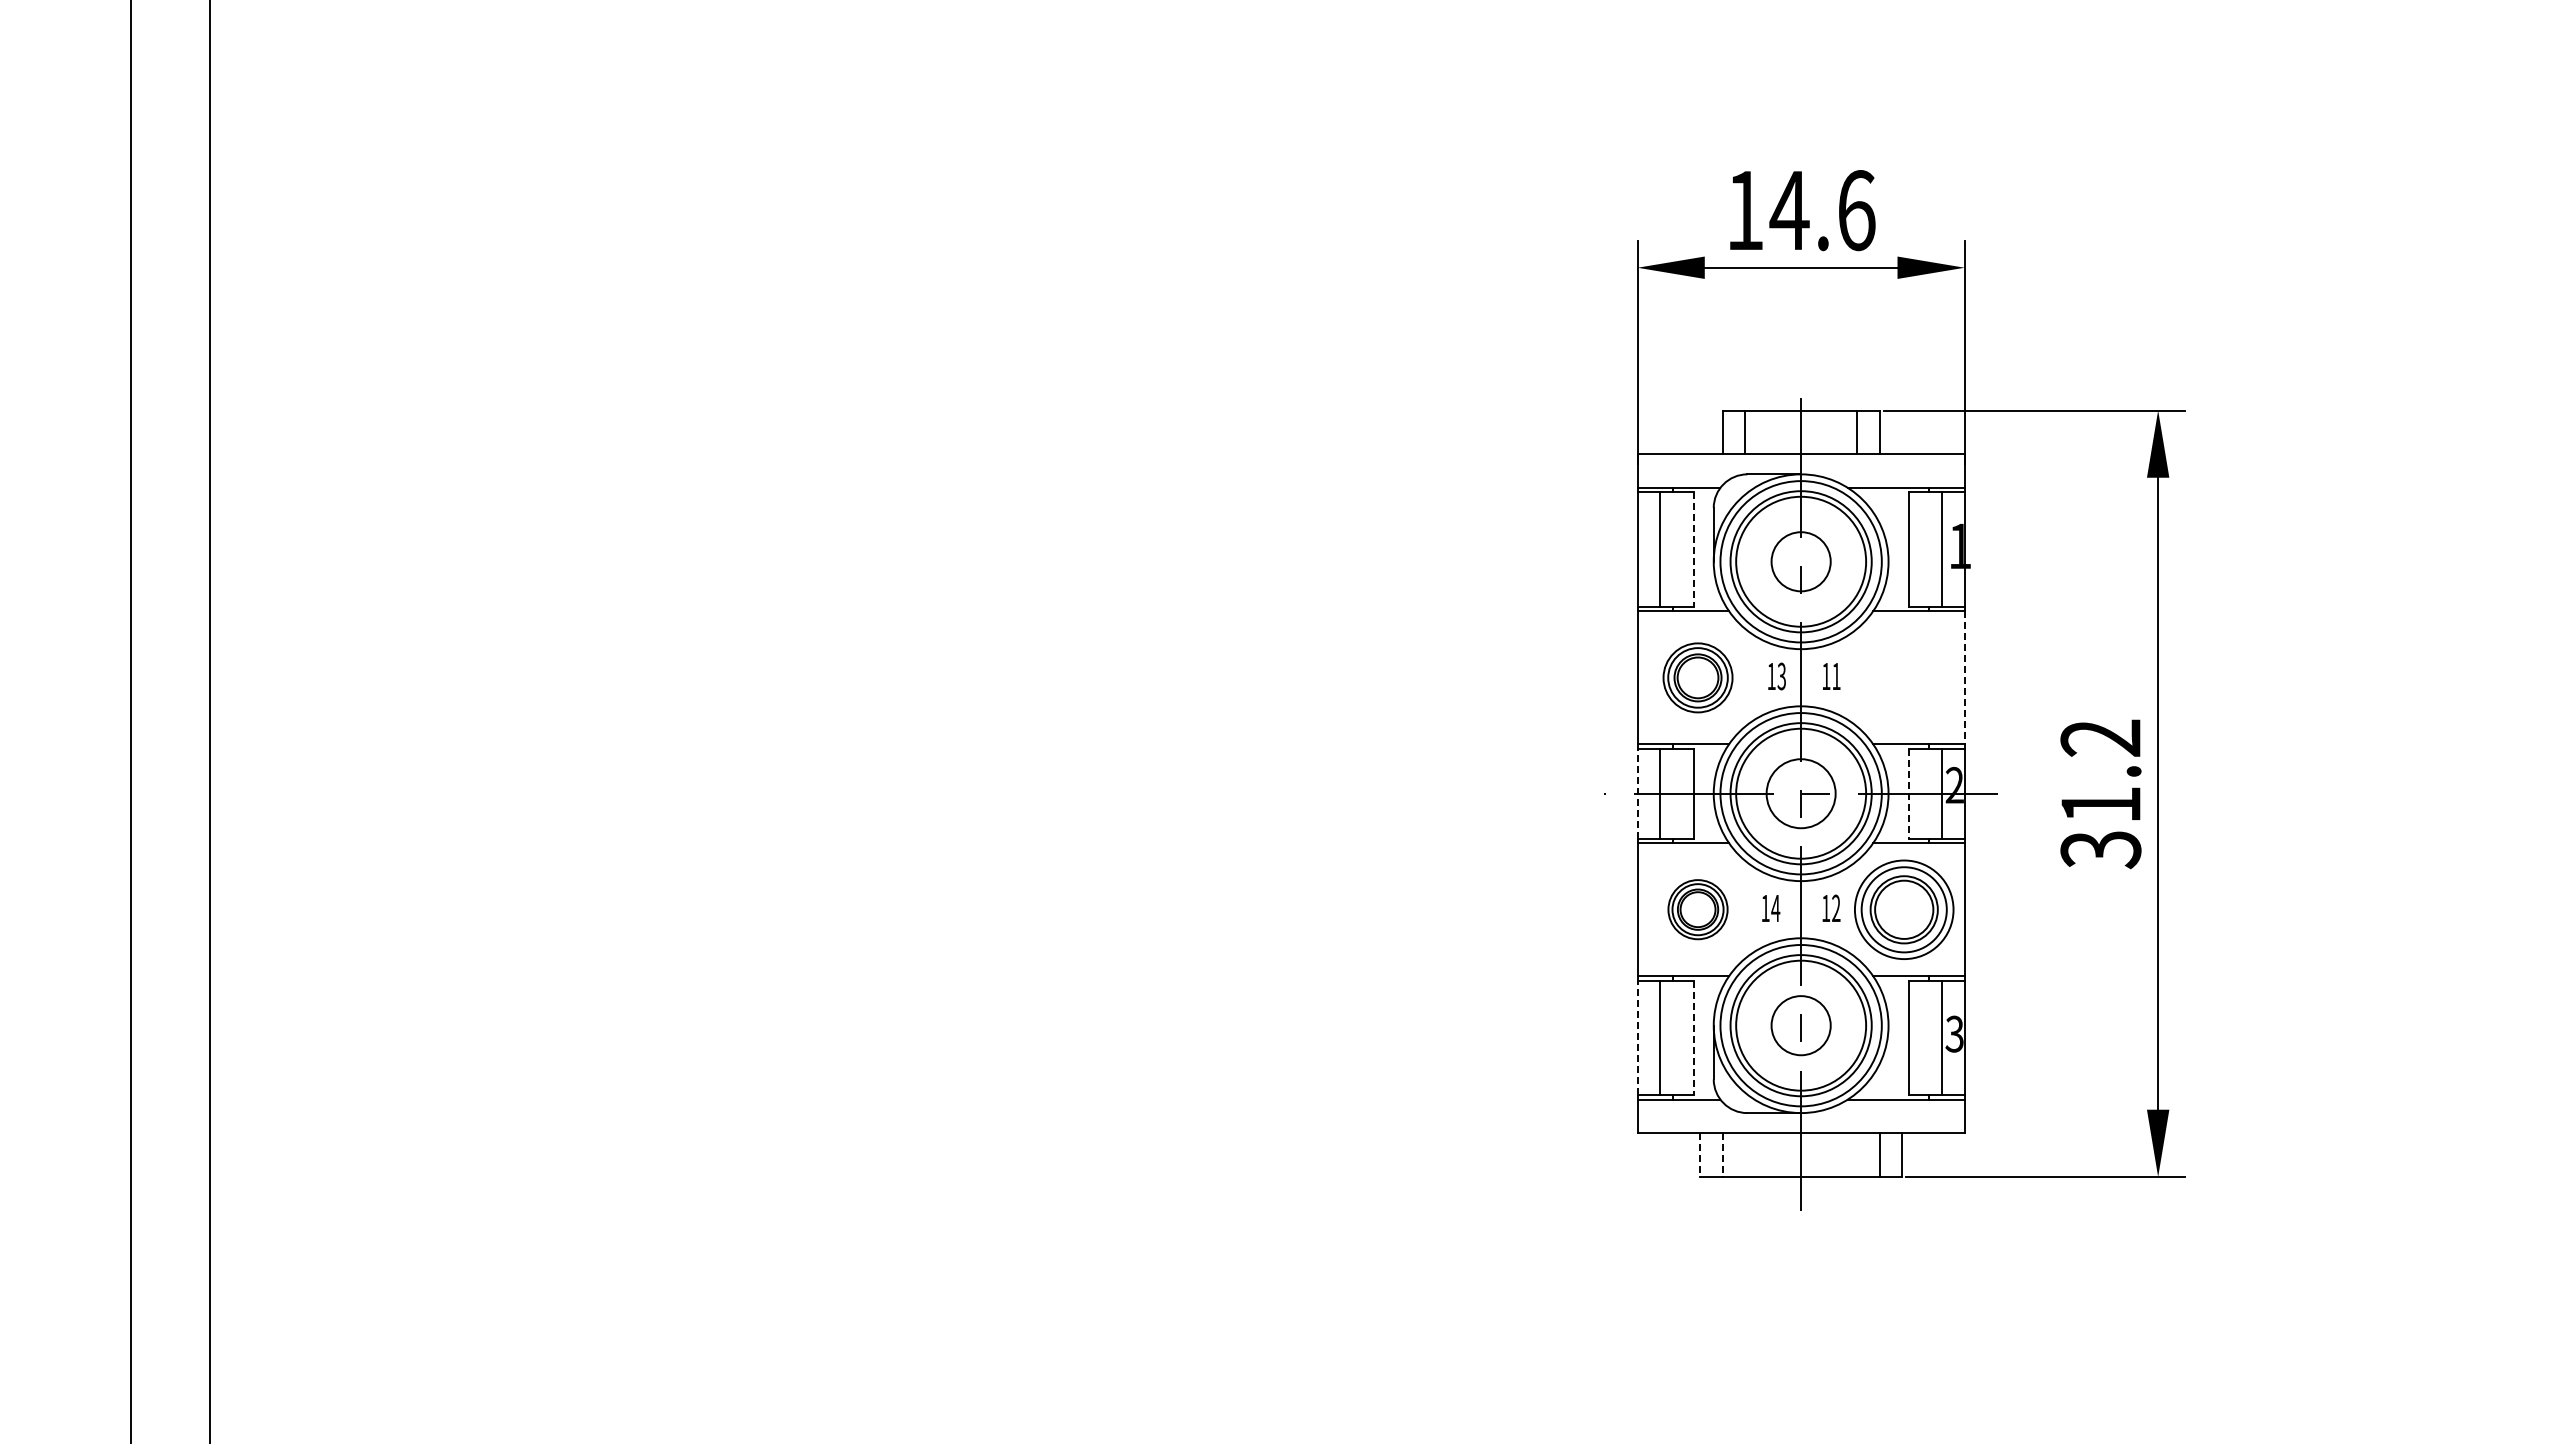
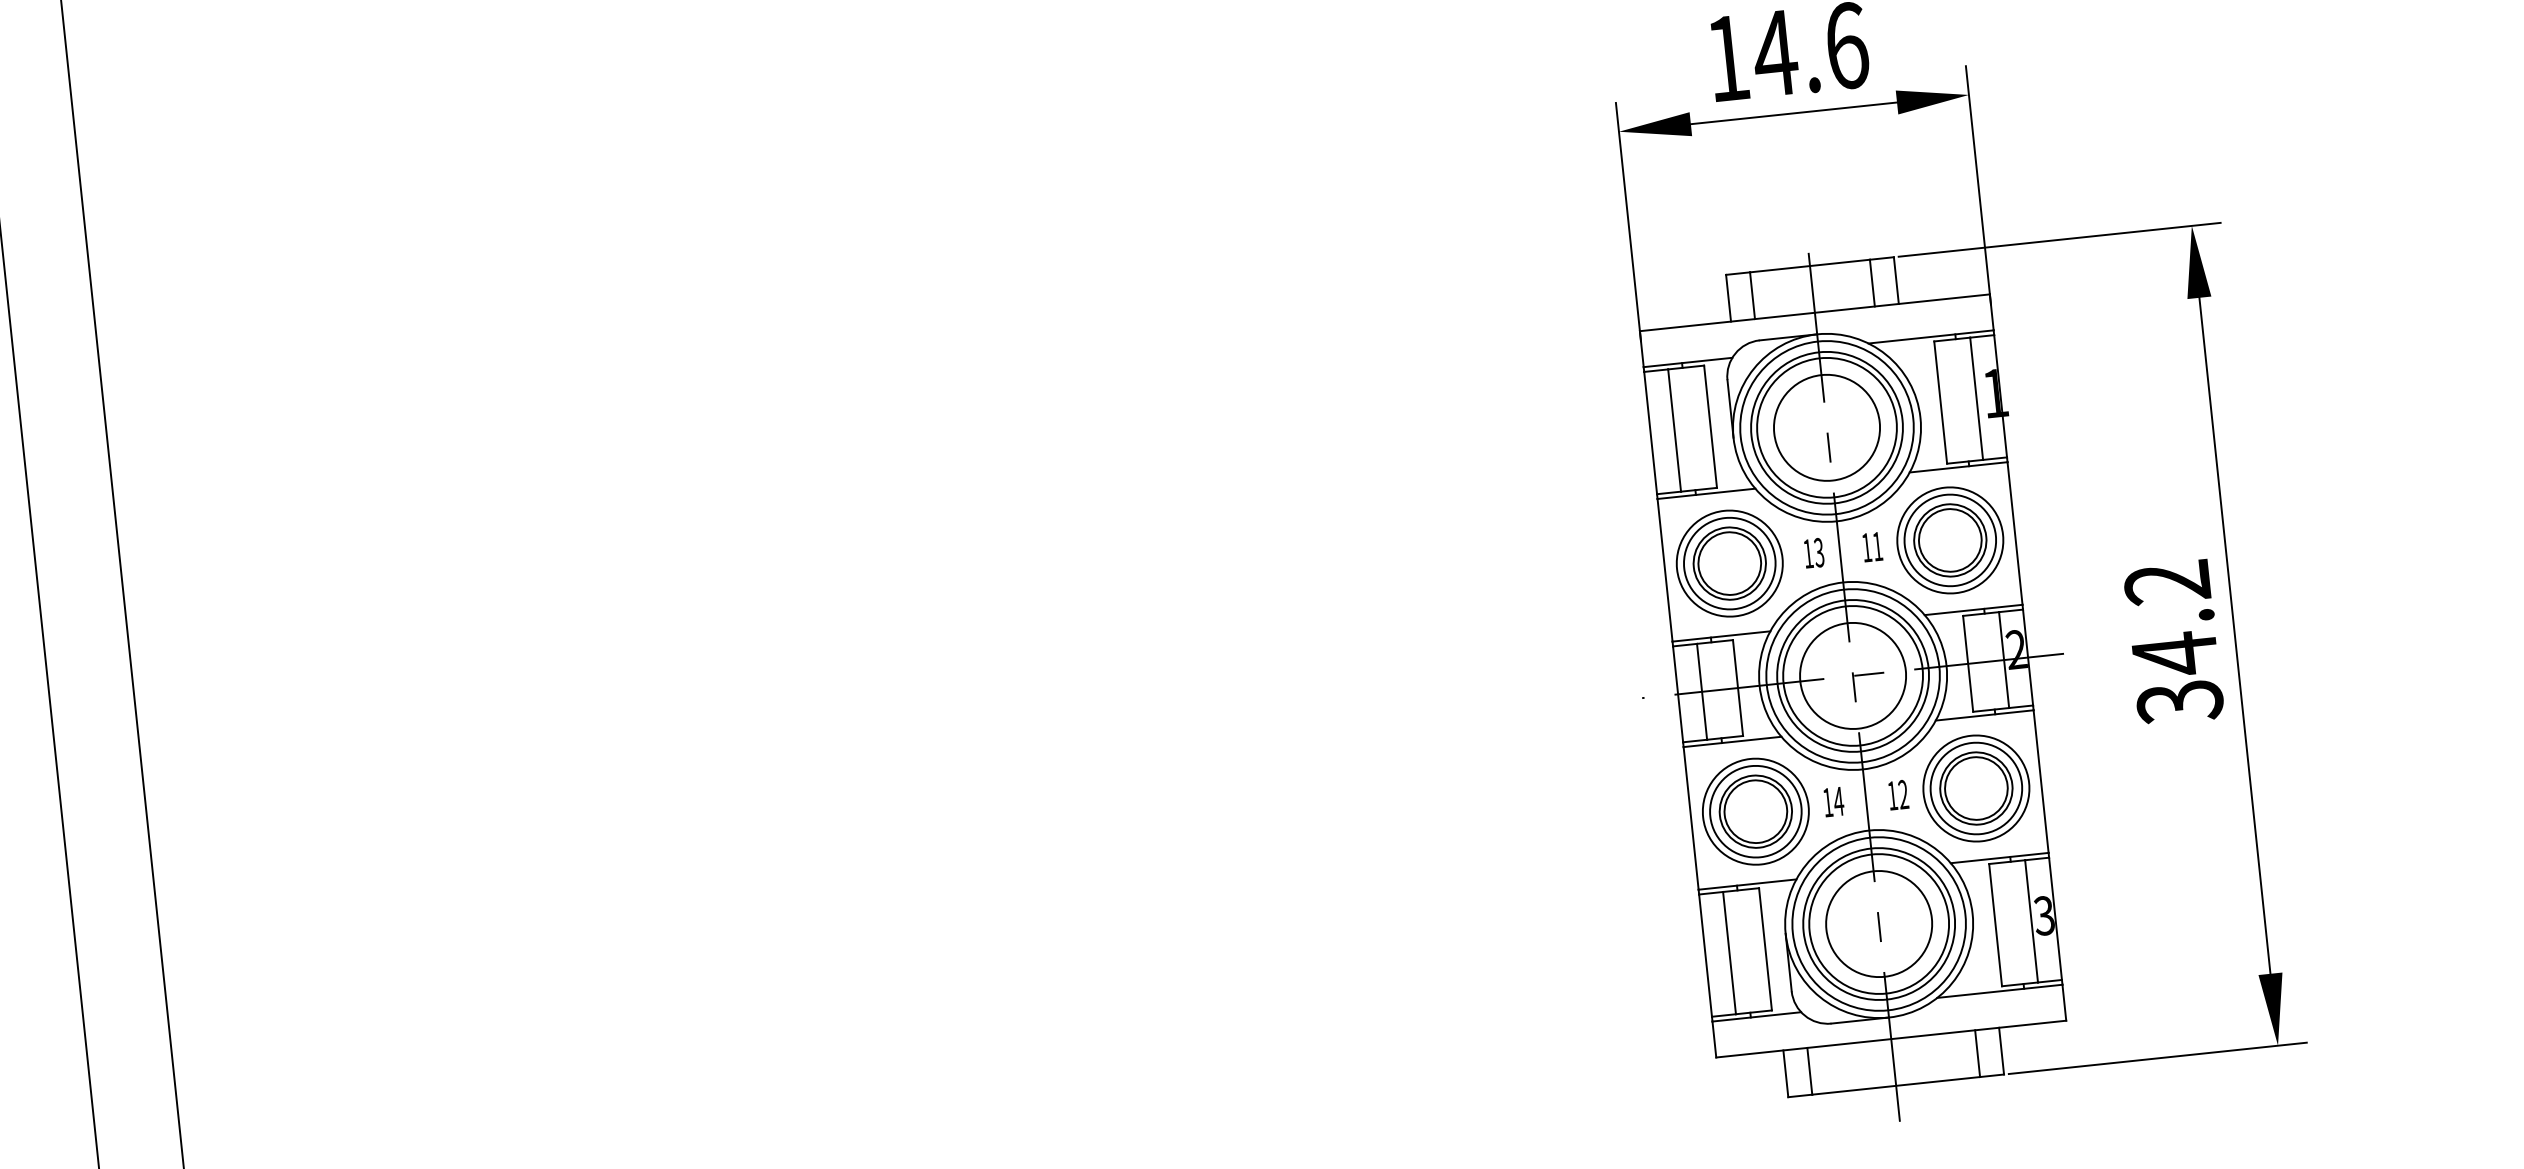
line: (1693, 549) -> (1710, 426), dashed -> solid
circle: (1800, 561) -> (1826, 427), size x1.67
part: (1697, 677) -> (1729, 563), size x1.43
part: (1904, 677) -> (1950, 540), added
line: (1964, 677) -> (2014, 533), dashed -> solid
line: (1637, 793) -> (1678, 694), dashed -> solid
circle: (1800, 793) -> (1852, 675), size x1.43
line: (1908, 793) -> (1967, 663), dashed -> solid
text: (2100, 805) -> (2174, 654), 31.2 -> 34.2
part: (1697, 909) -> (1755, 811), size x1.67
circle: (1800, 1025) -> (1878, 923), size x1.67
line: (1637, 1037) -> (1705, 955), dashed -> solid
line: (1693, 1038) -> (1765, 949), dashed -> solid
line: (1700, 1155) -> (1786, 1074), dashed -> solid
line: (1722, 1155) -> (1809, 1071), dashed -> solid

